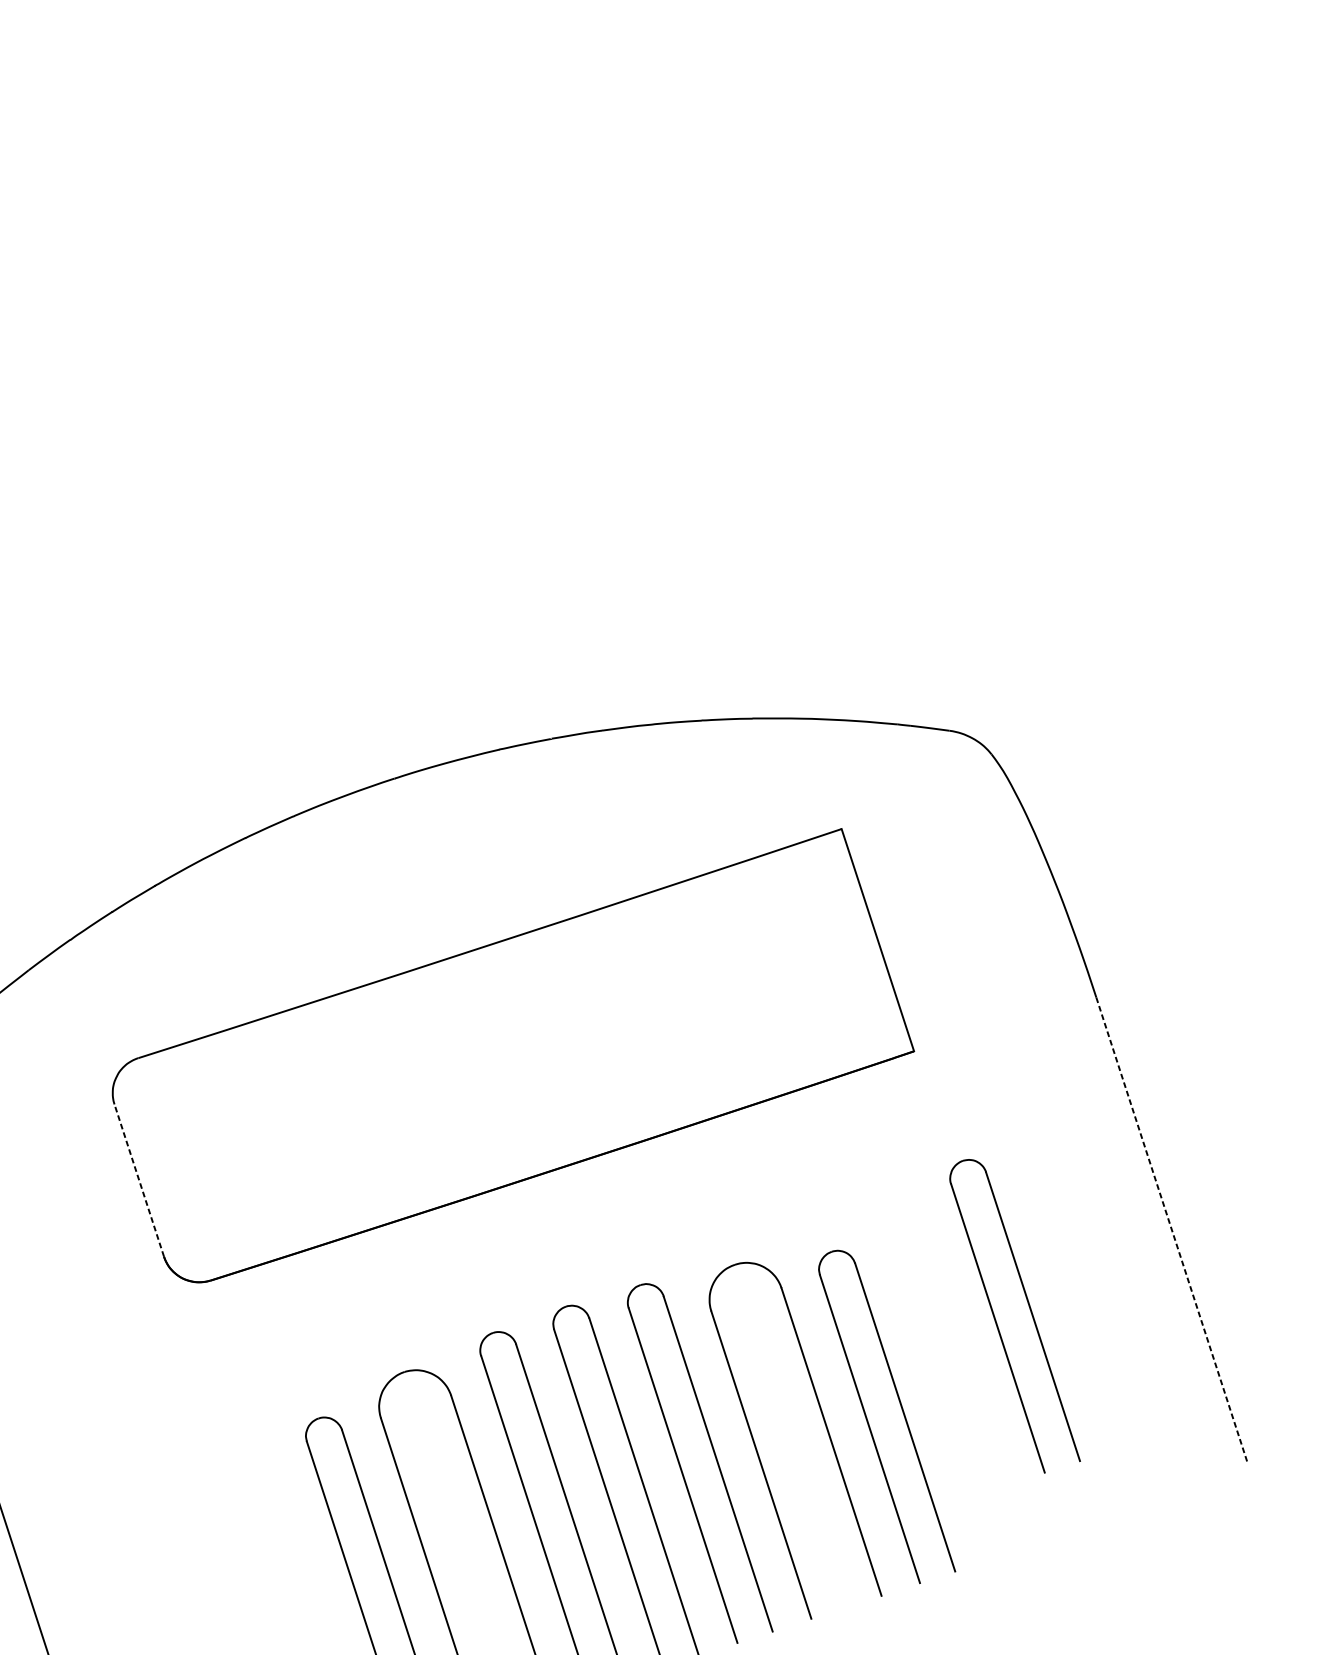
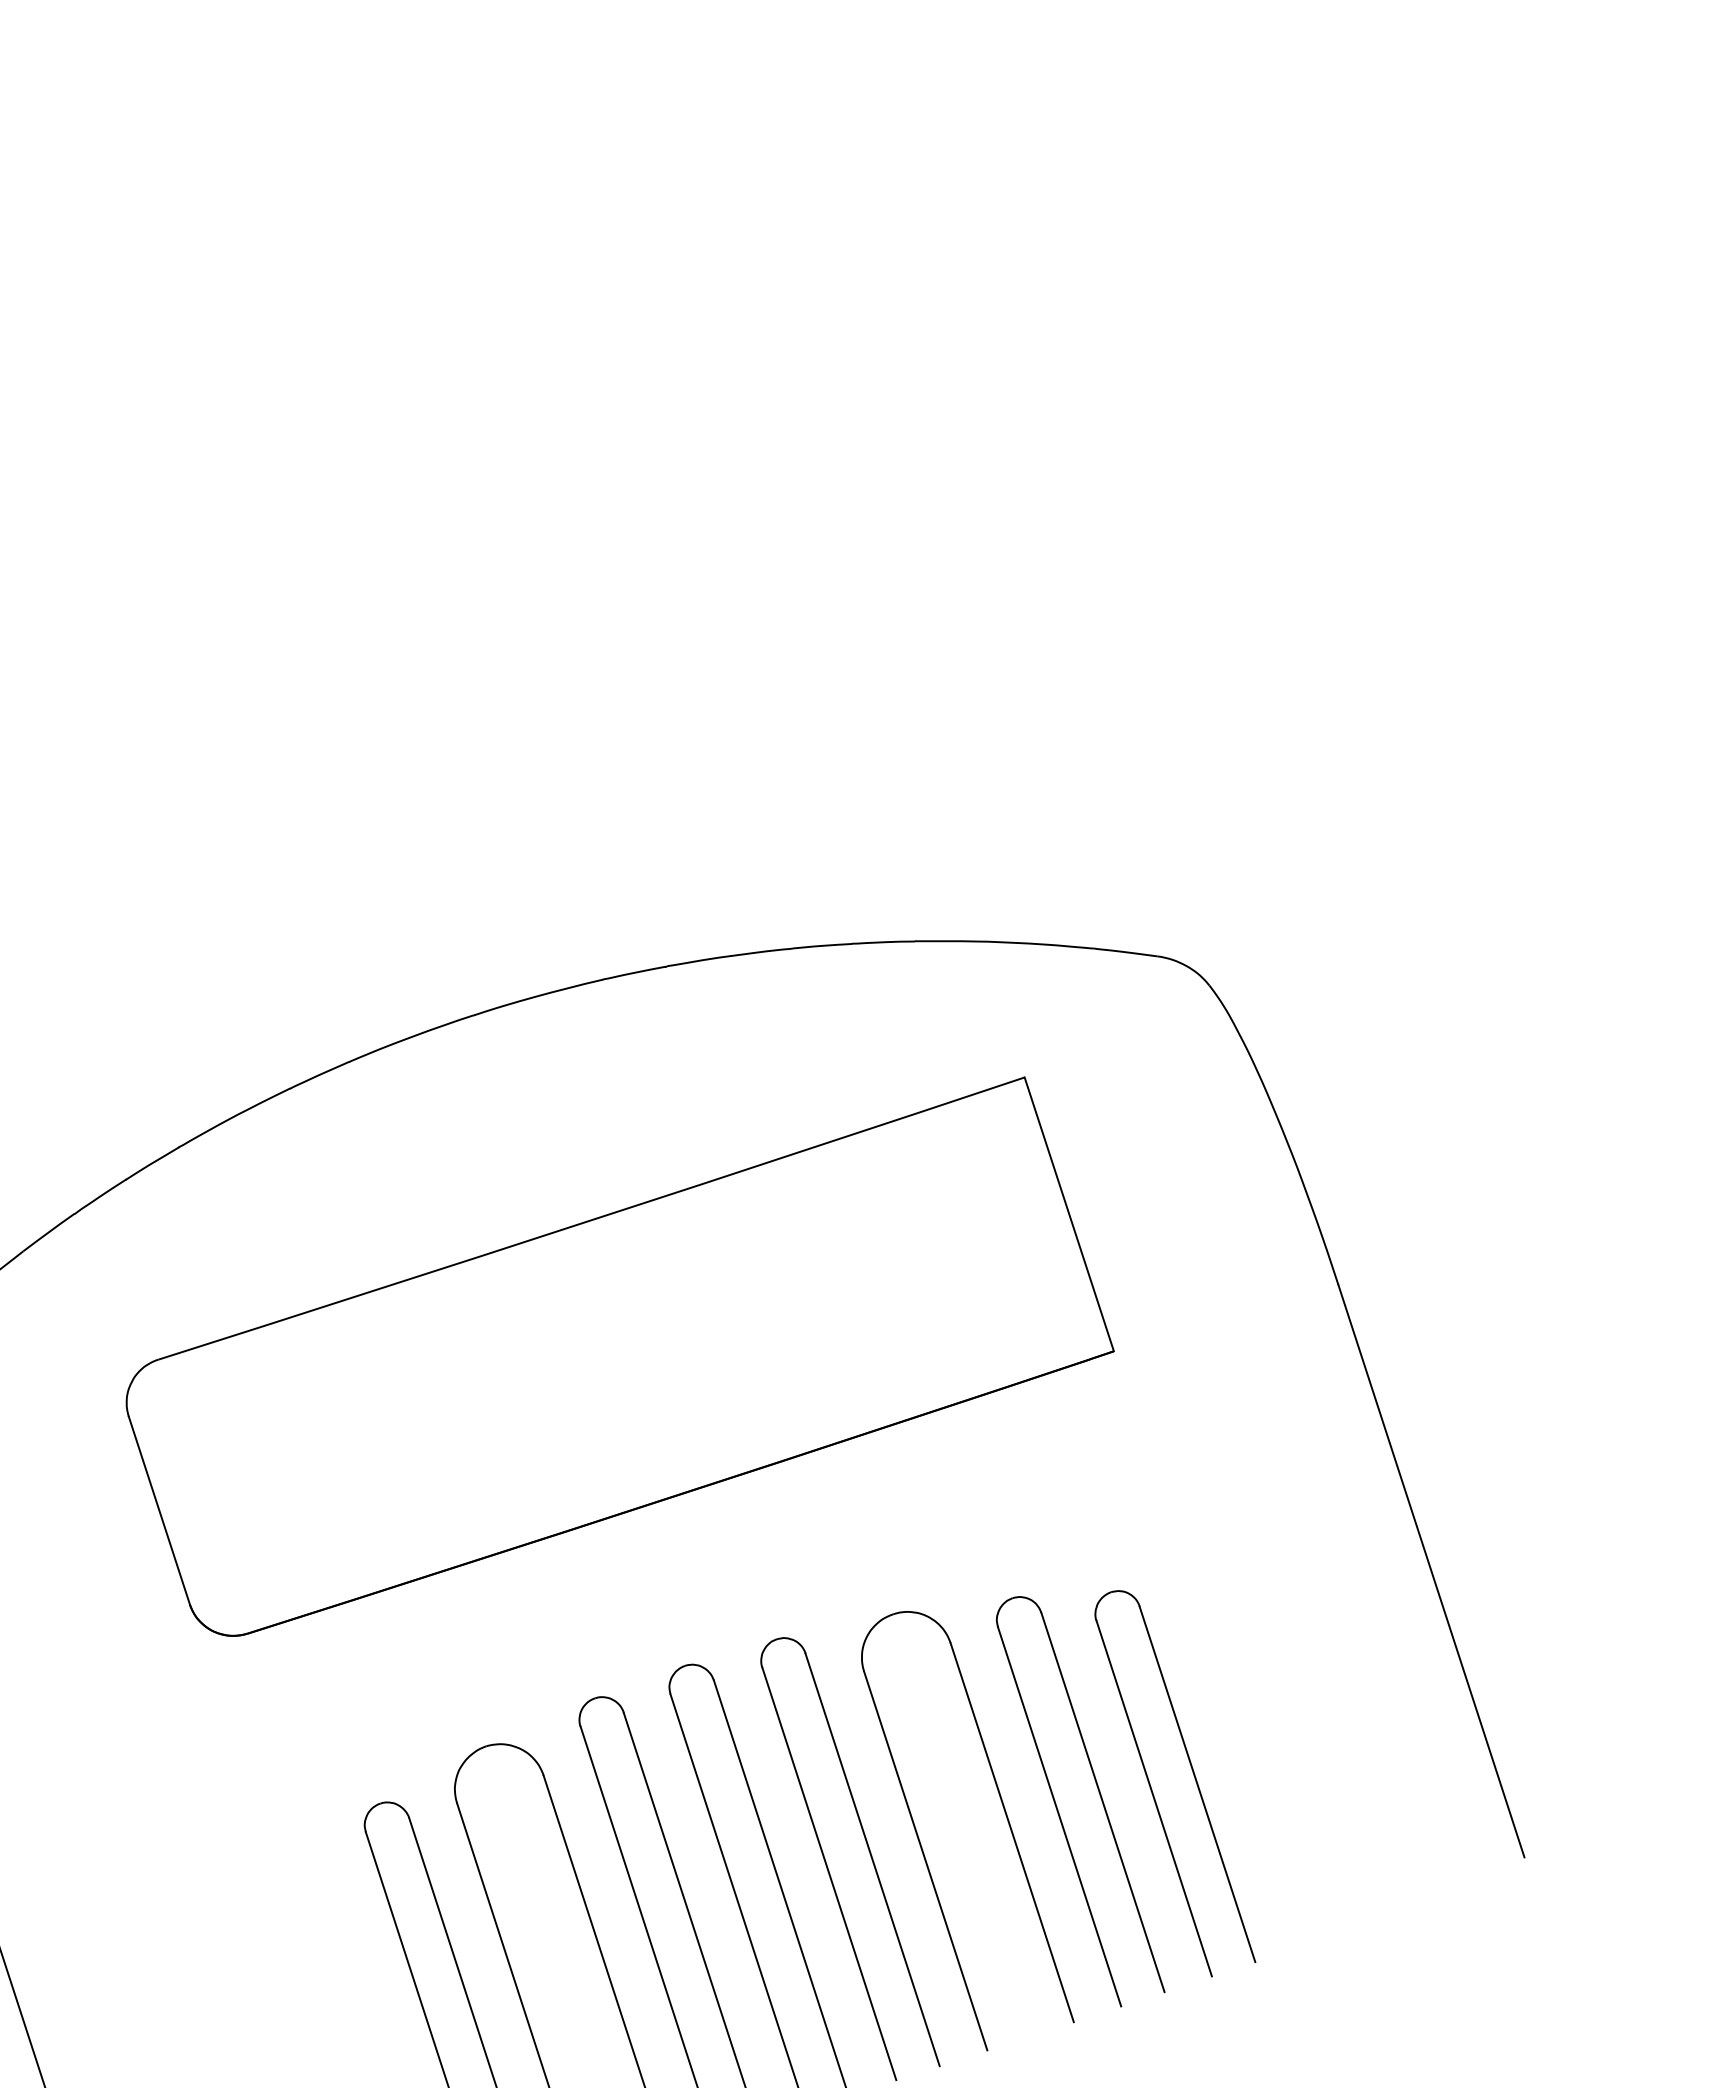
line: (139, 1180) -> (159, 1510), dashed -> solid
line: (1171, 1230) -> (1431, 1571), dashed -> solid
part: (1030, 1312) -> (1194, 1778), moved

